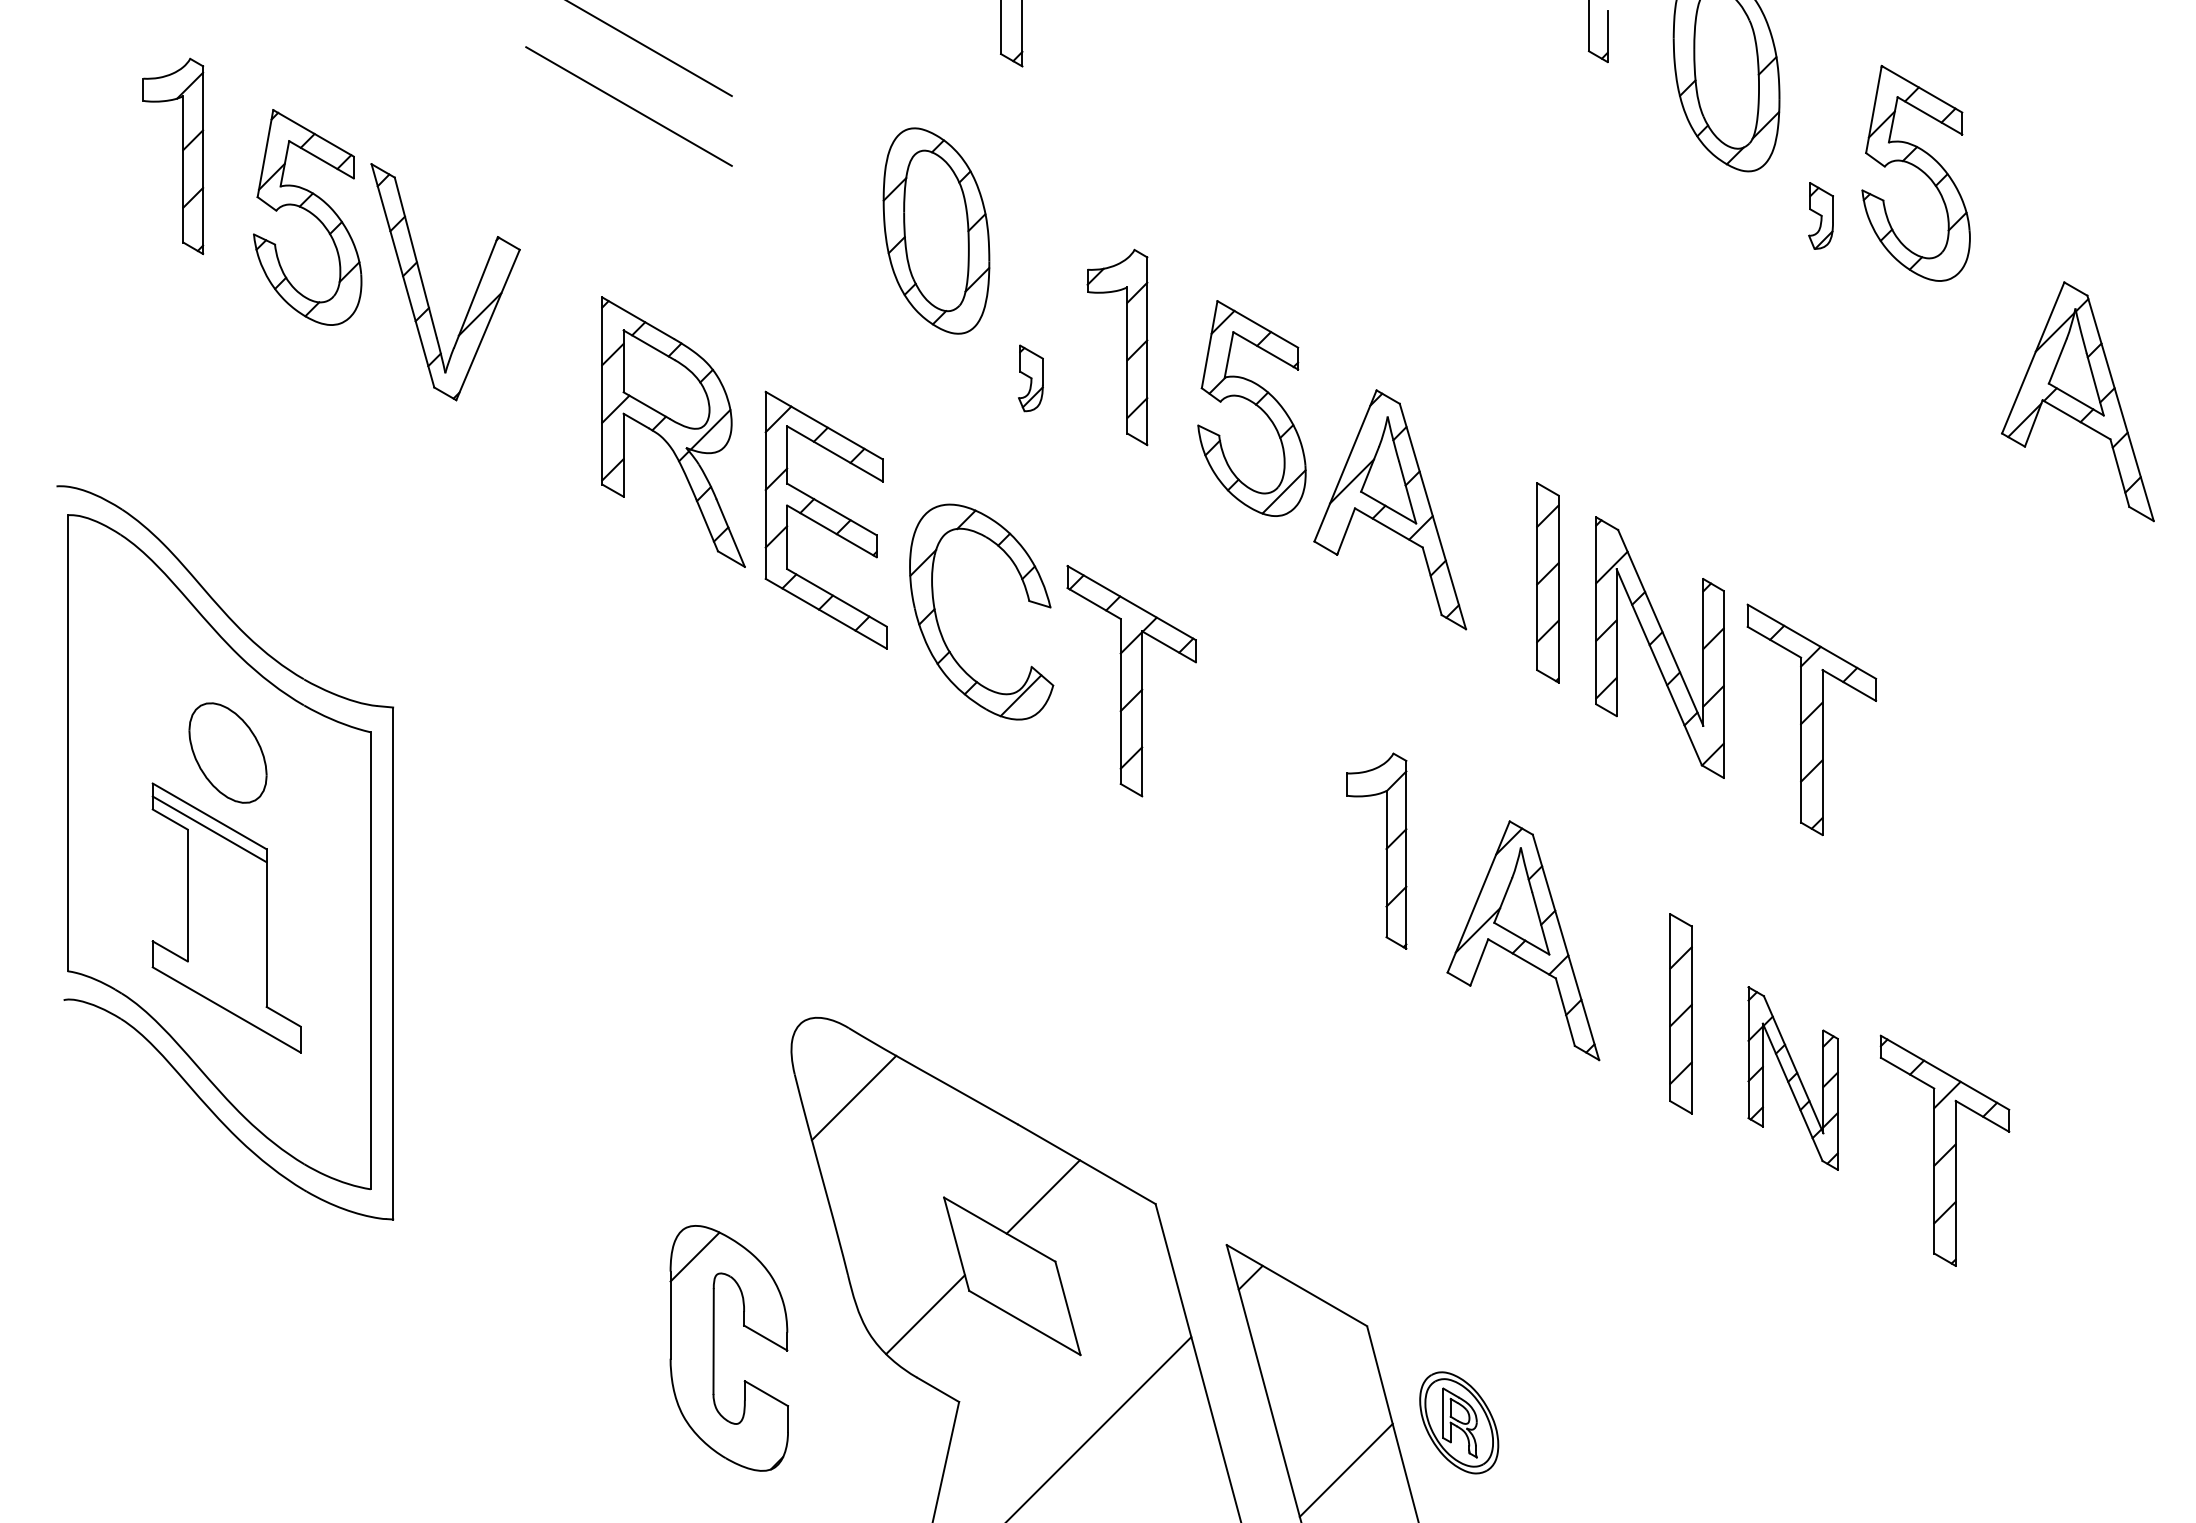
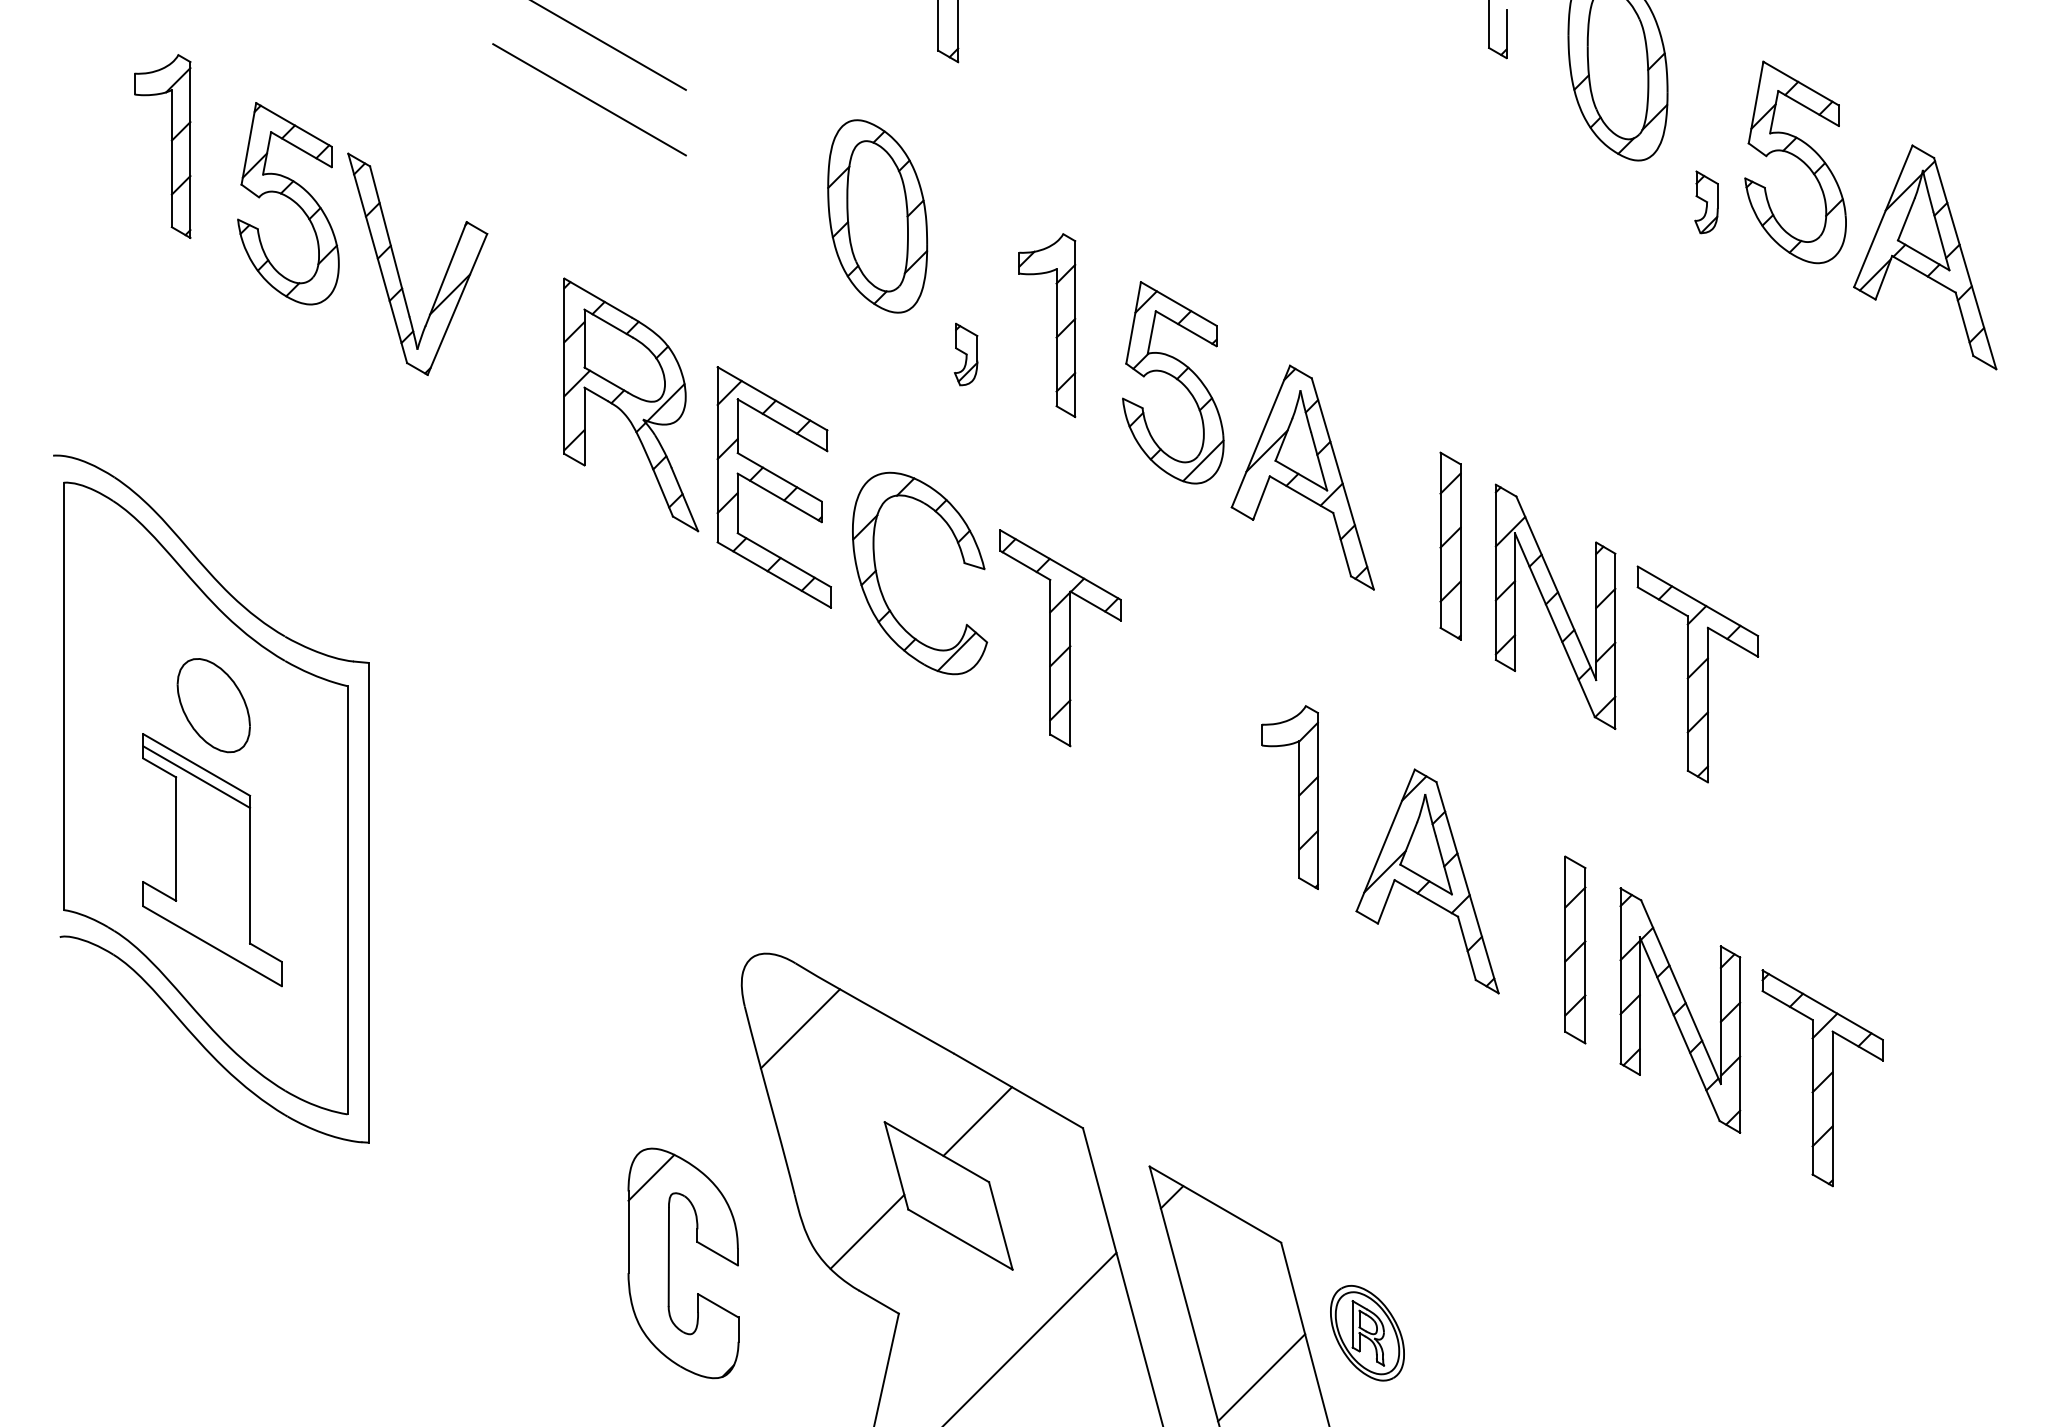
part: (2078, 401) -> (1925, 257), moved
part: (1793, 1078) -> (1680, 1010), size x1.43

